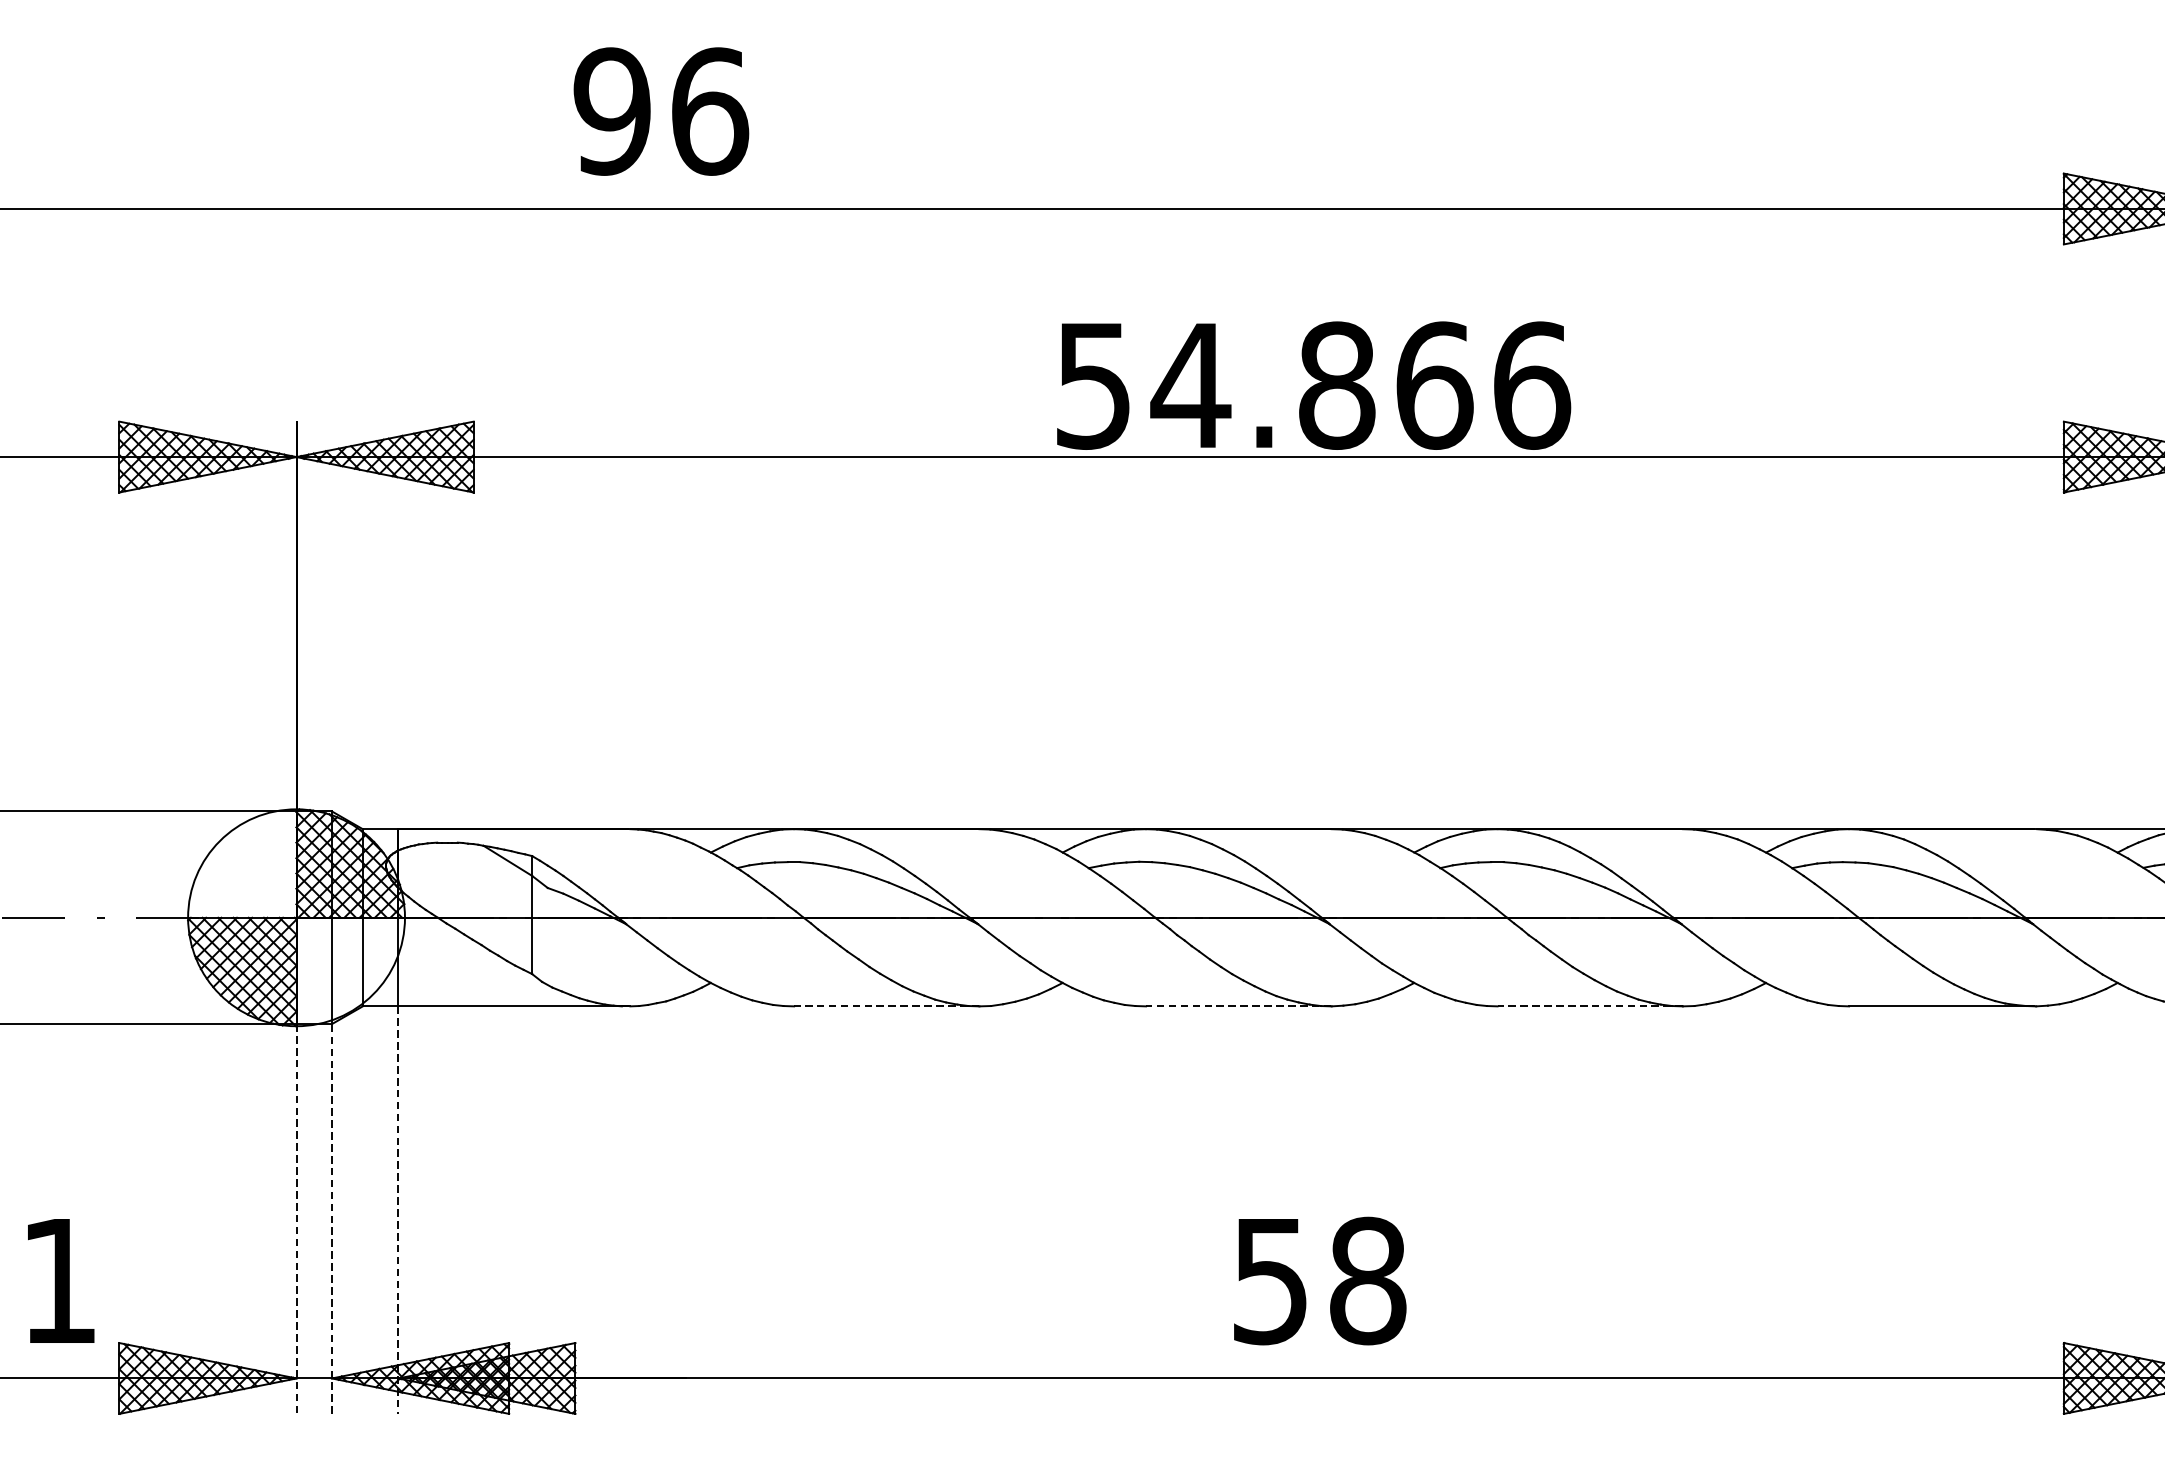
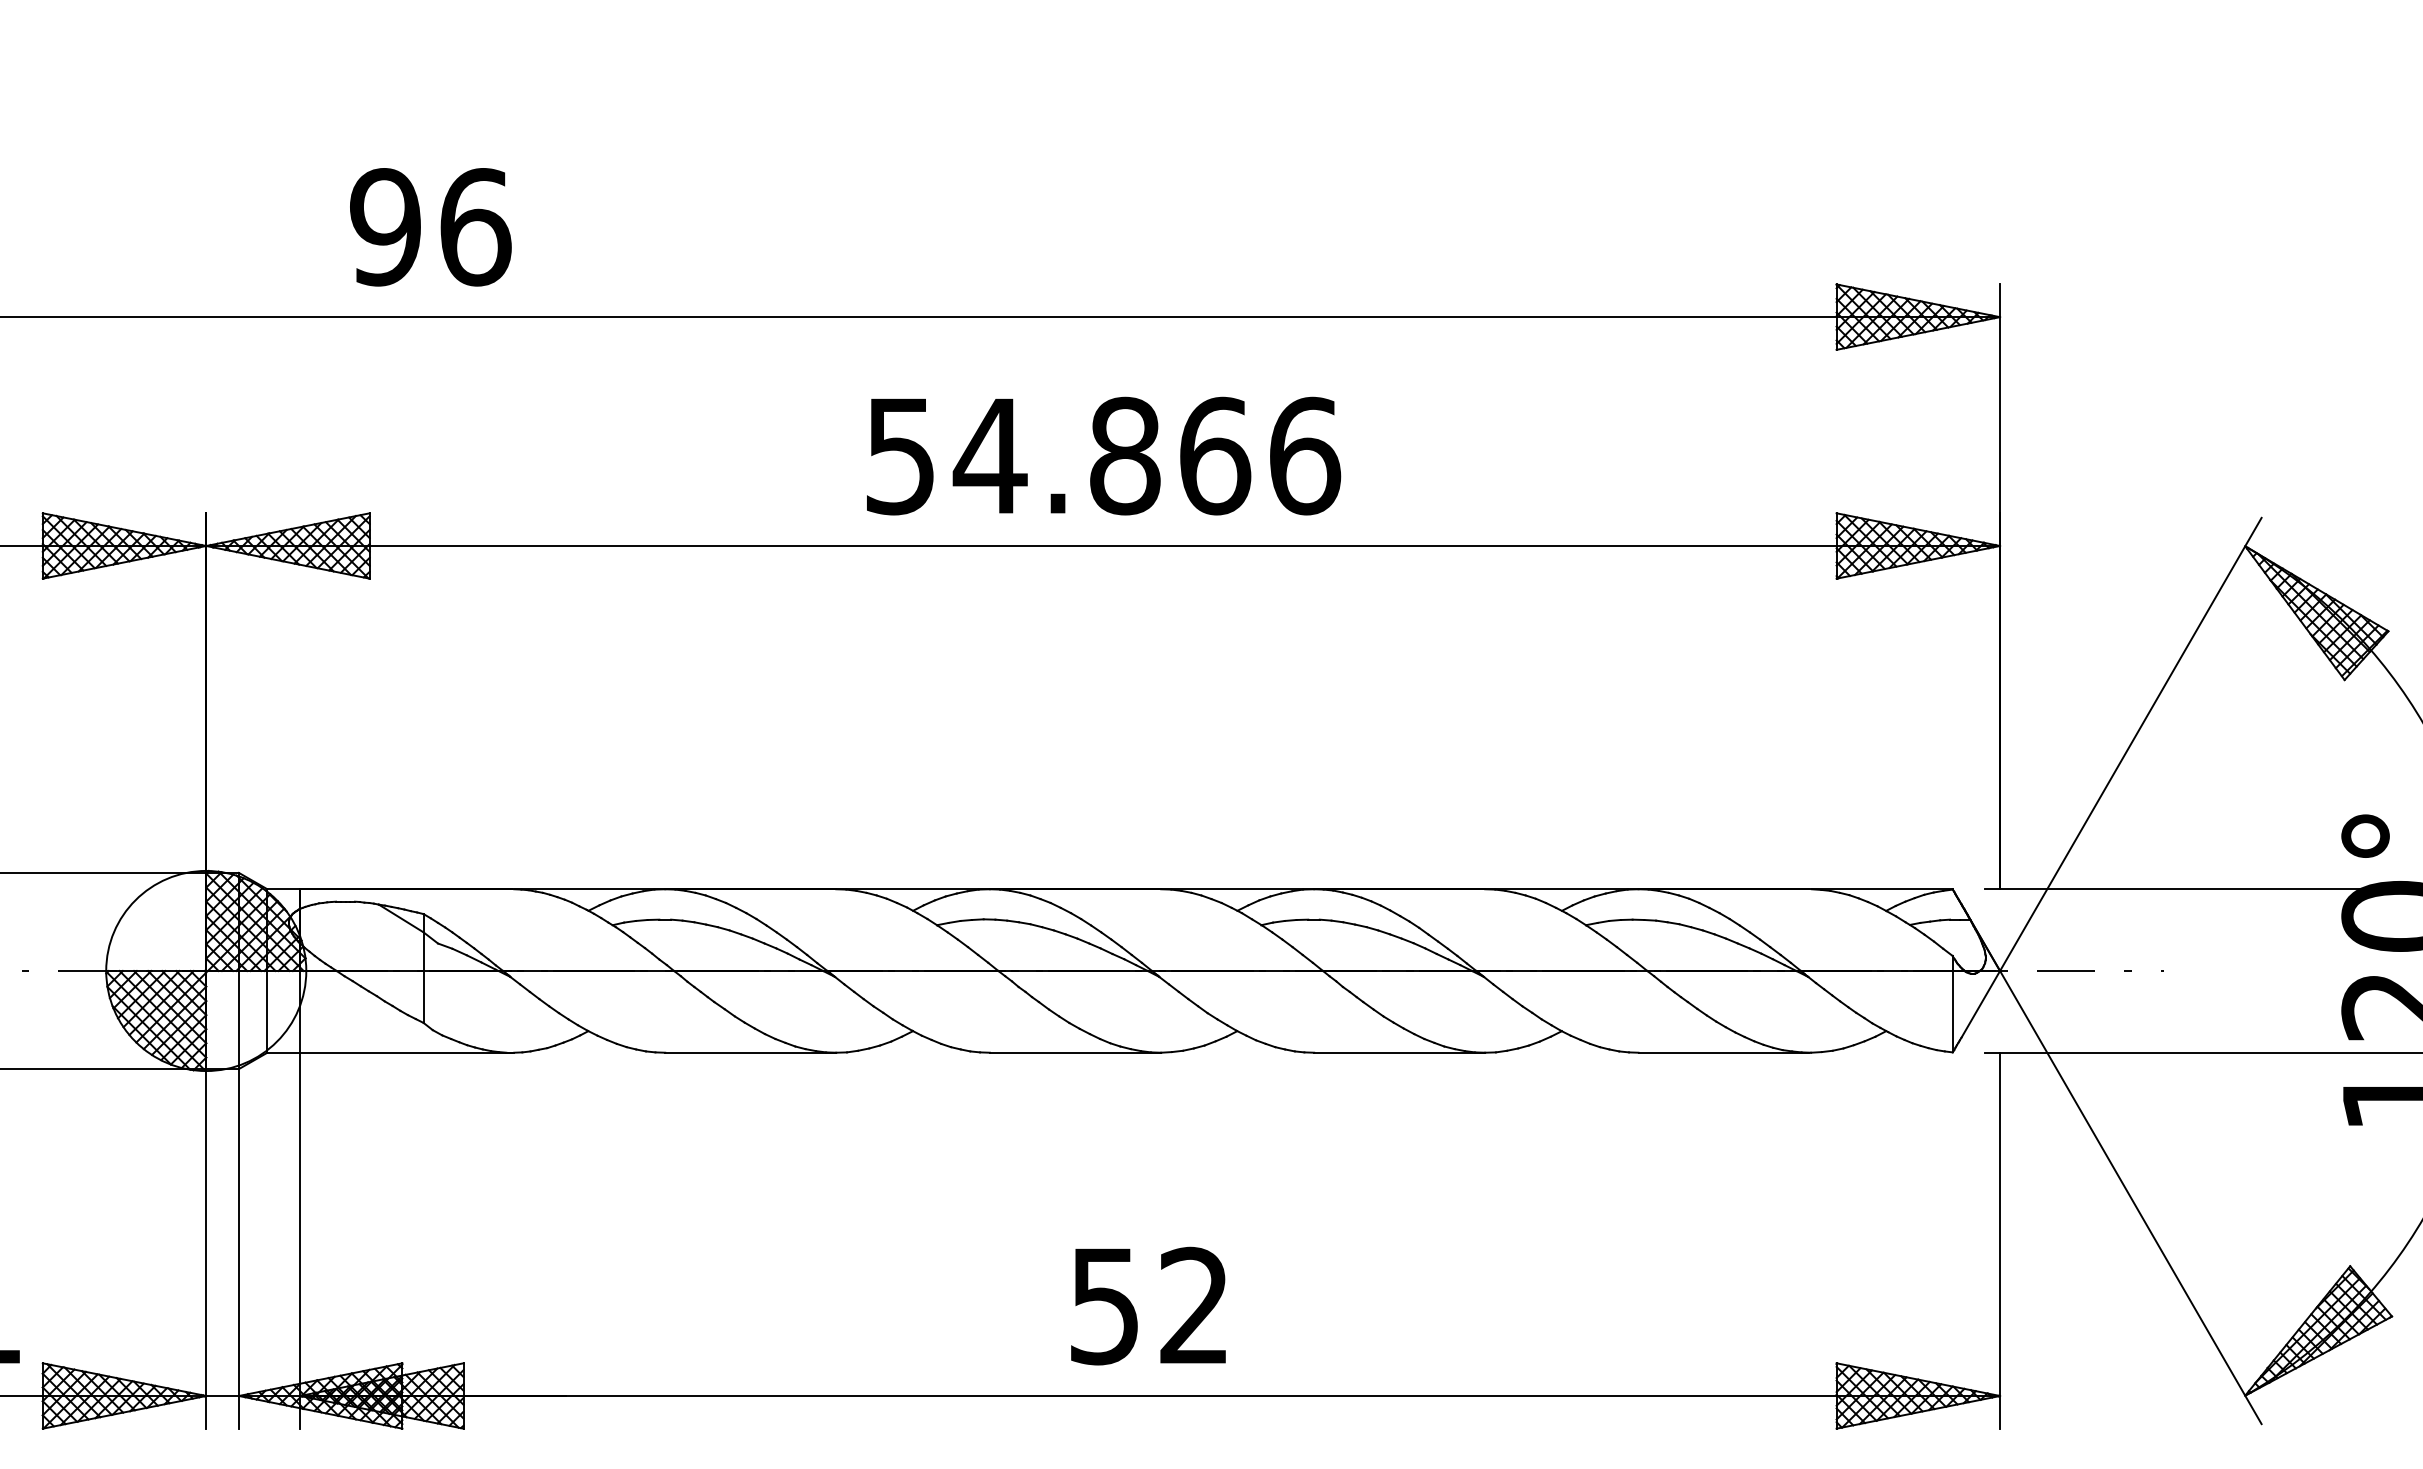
text: (661, 111) -> (430, 227), moved
text: (1314, 384) -> (1104, 455), moved
line: (886, 1006) -> (750, 1052), dashed -> solid
line: (1237, 1006) -> (1074, 1052), dashed -> solid
line: (1590, 1006) -> (1399, 1052), dashed -> solid
line: (398, 1209) -> (300, 1240), dashed -> solid
line: (296, 1218) -> (206, 1248), dashed -> solid
line: (331, 1218) -> (238, 1248), dashed -> solid
text: (1367, 1280) -> (1194, 1305), 58 -> 52

